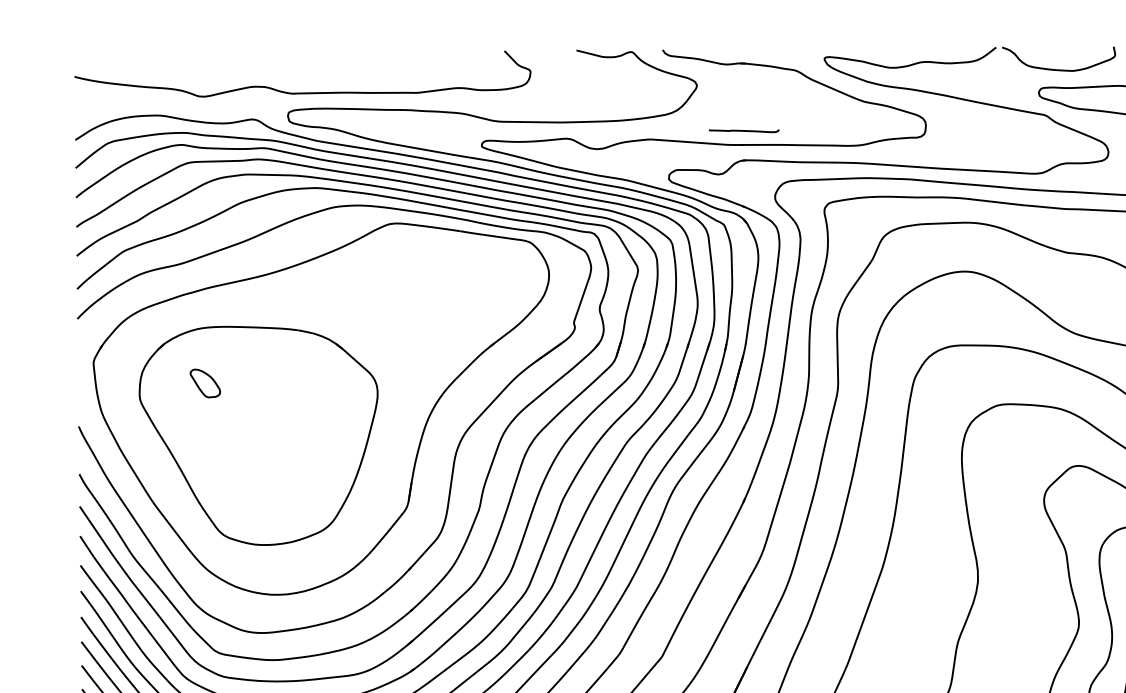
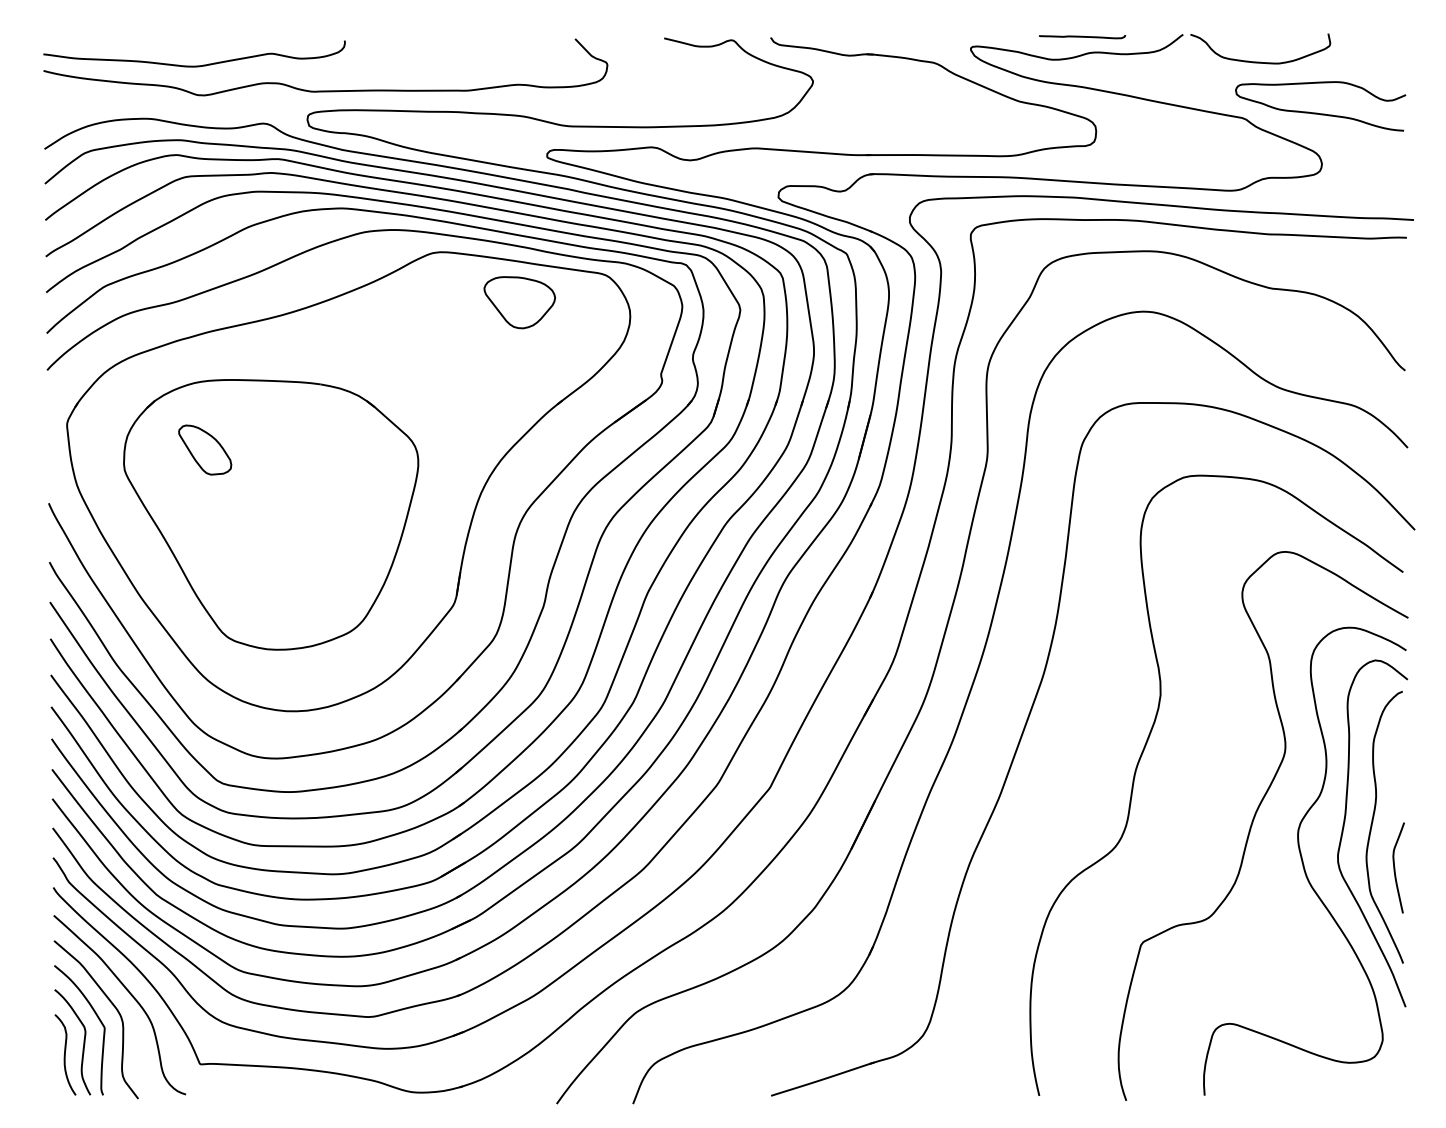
curve: (196, 72) -> (194, 65), added
curve: (744, 131) -> (1082, 37), moved
part: (459, 264) -> (519, 302), added
part: (205, 383) -> (205, 449), size x1.43

